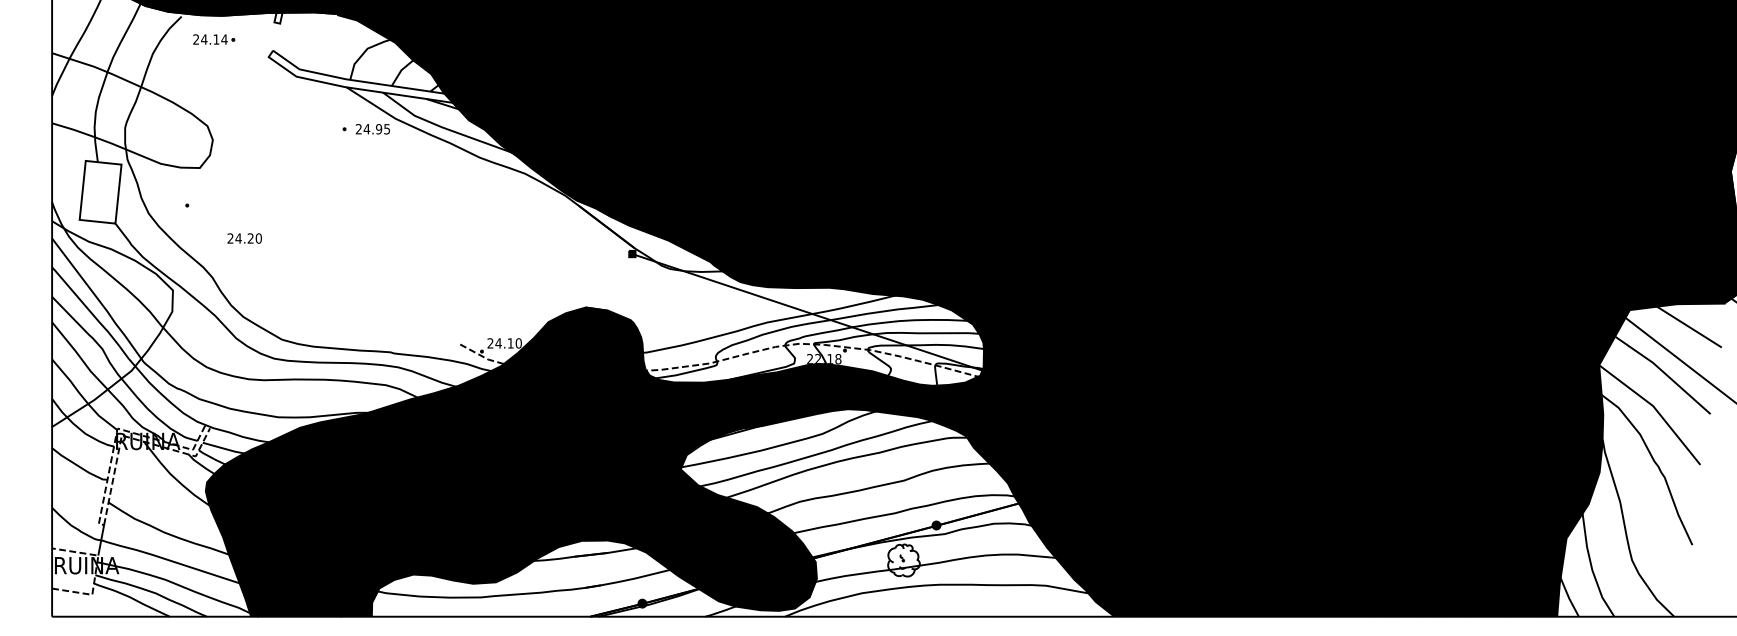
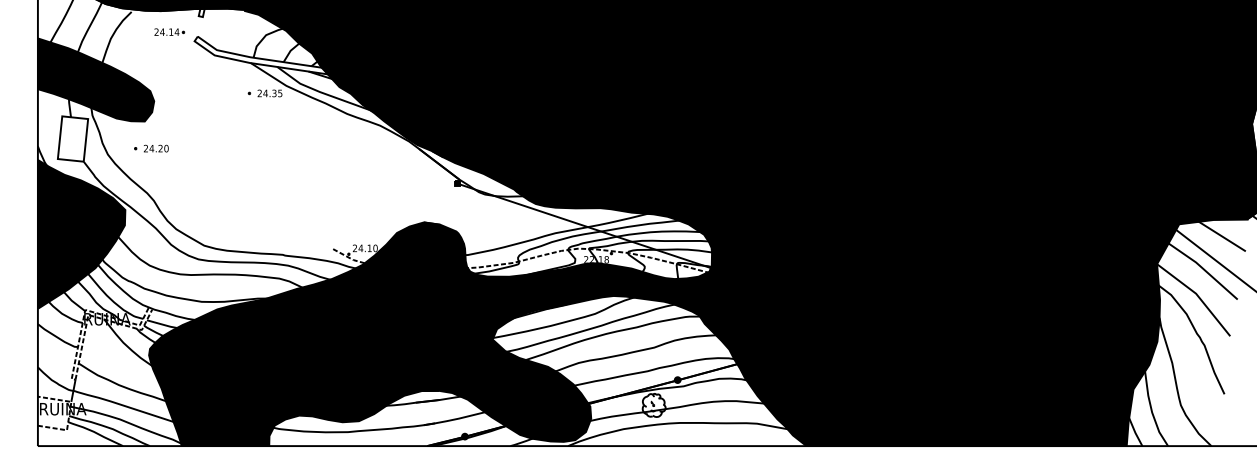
part: (214, 39) -> (169, 32), moved
fill: (132, 110) -> (96, 79), added
text: (379, 129) -> (274, 93), 24.95 -> 24.35
text: (244, 238) -> (156, 148), moved
fill: (112, 323) -> (81, 233), added

